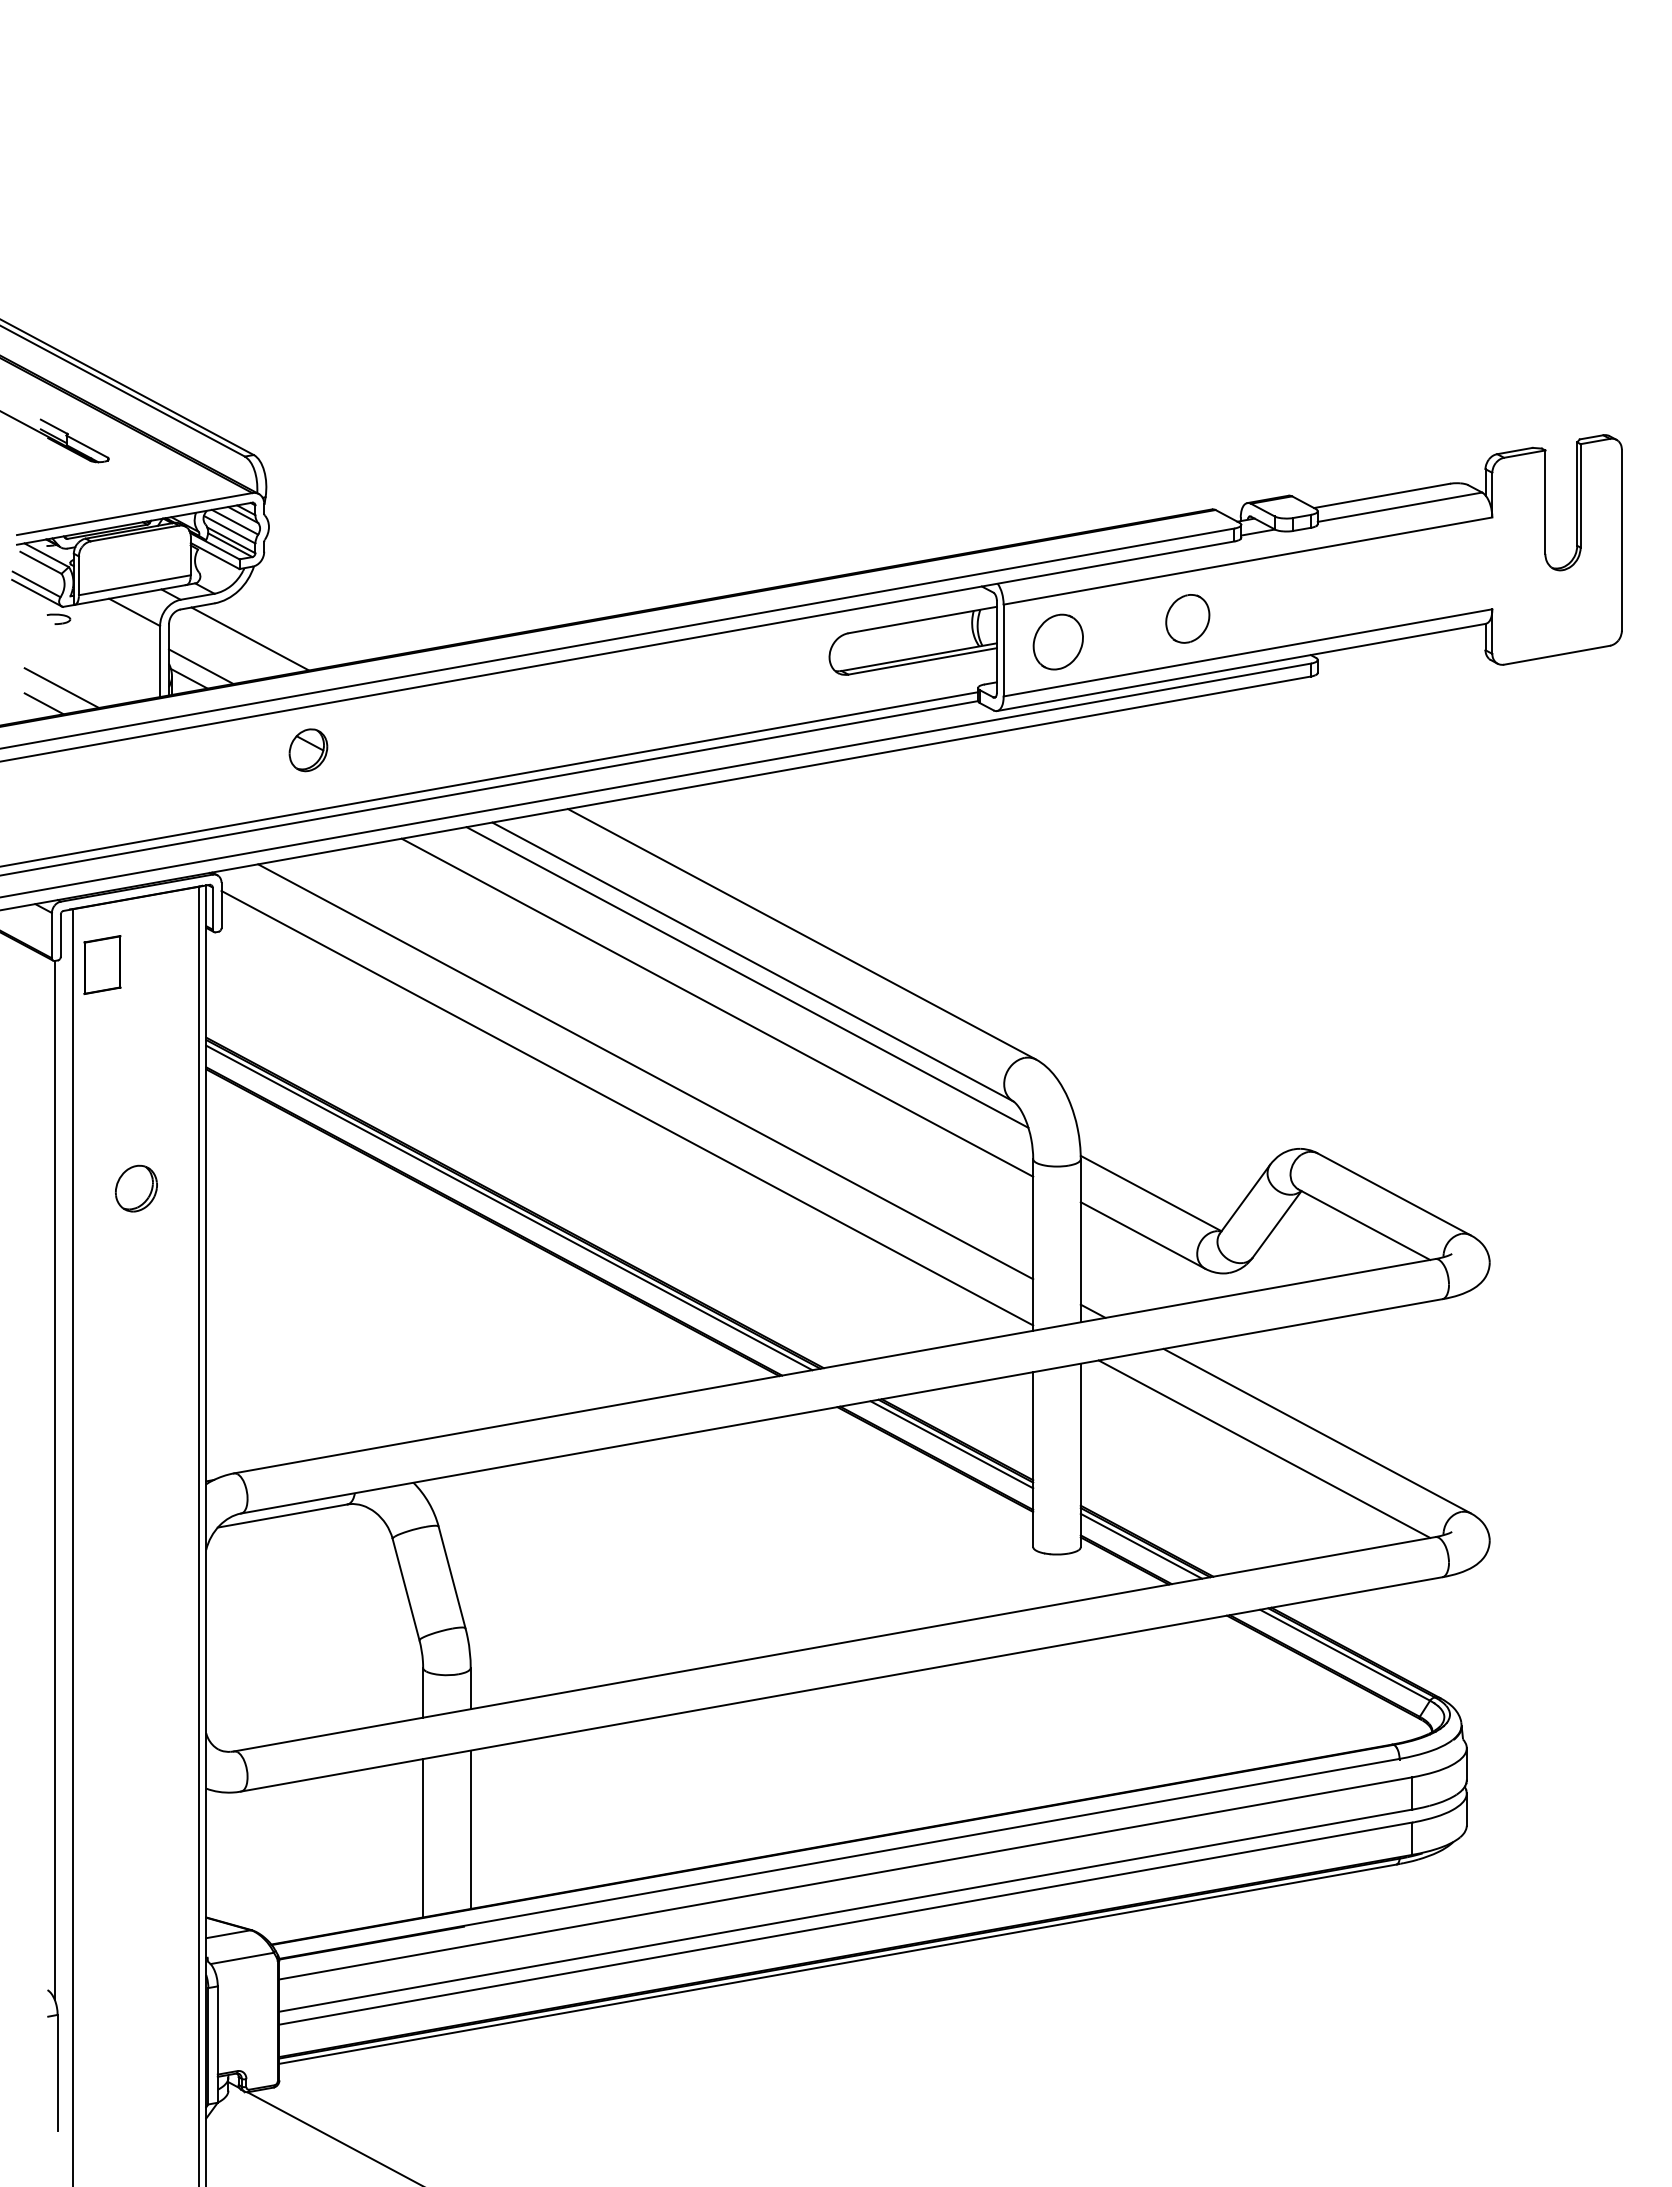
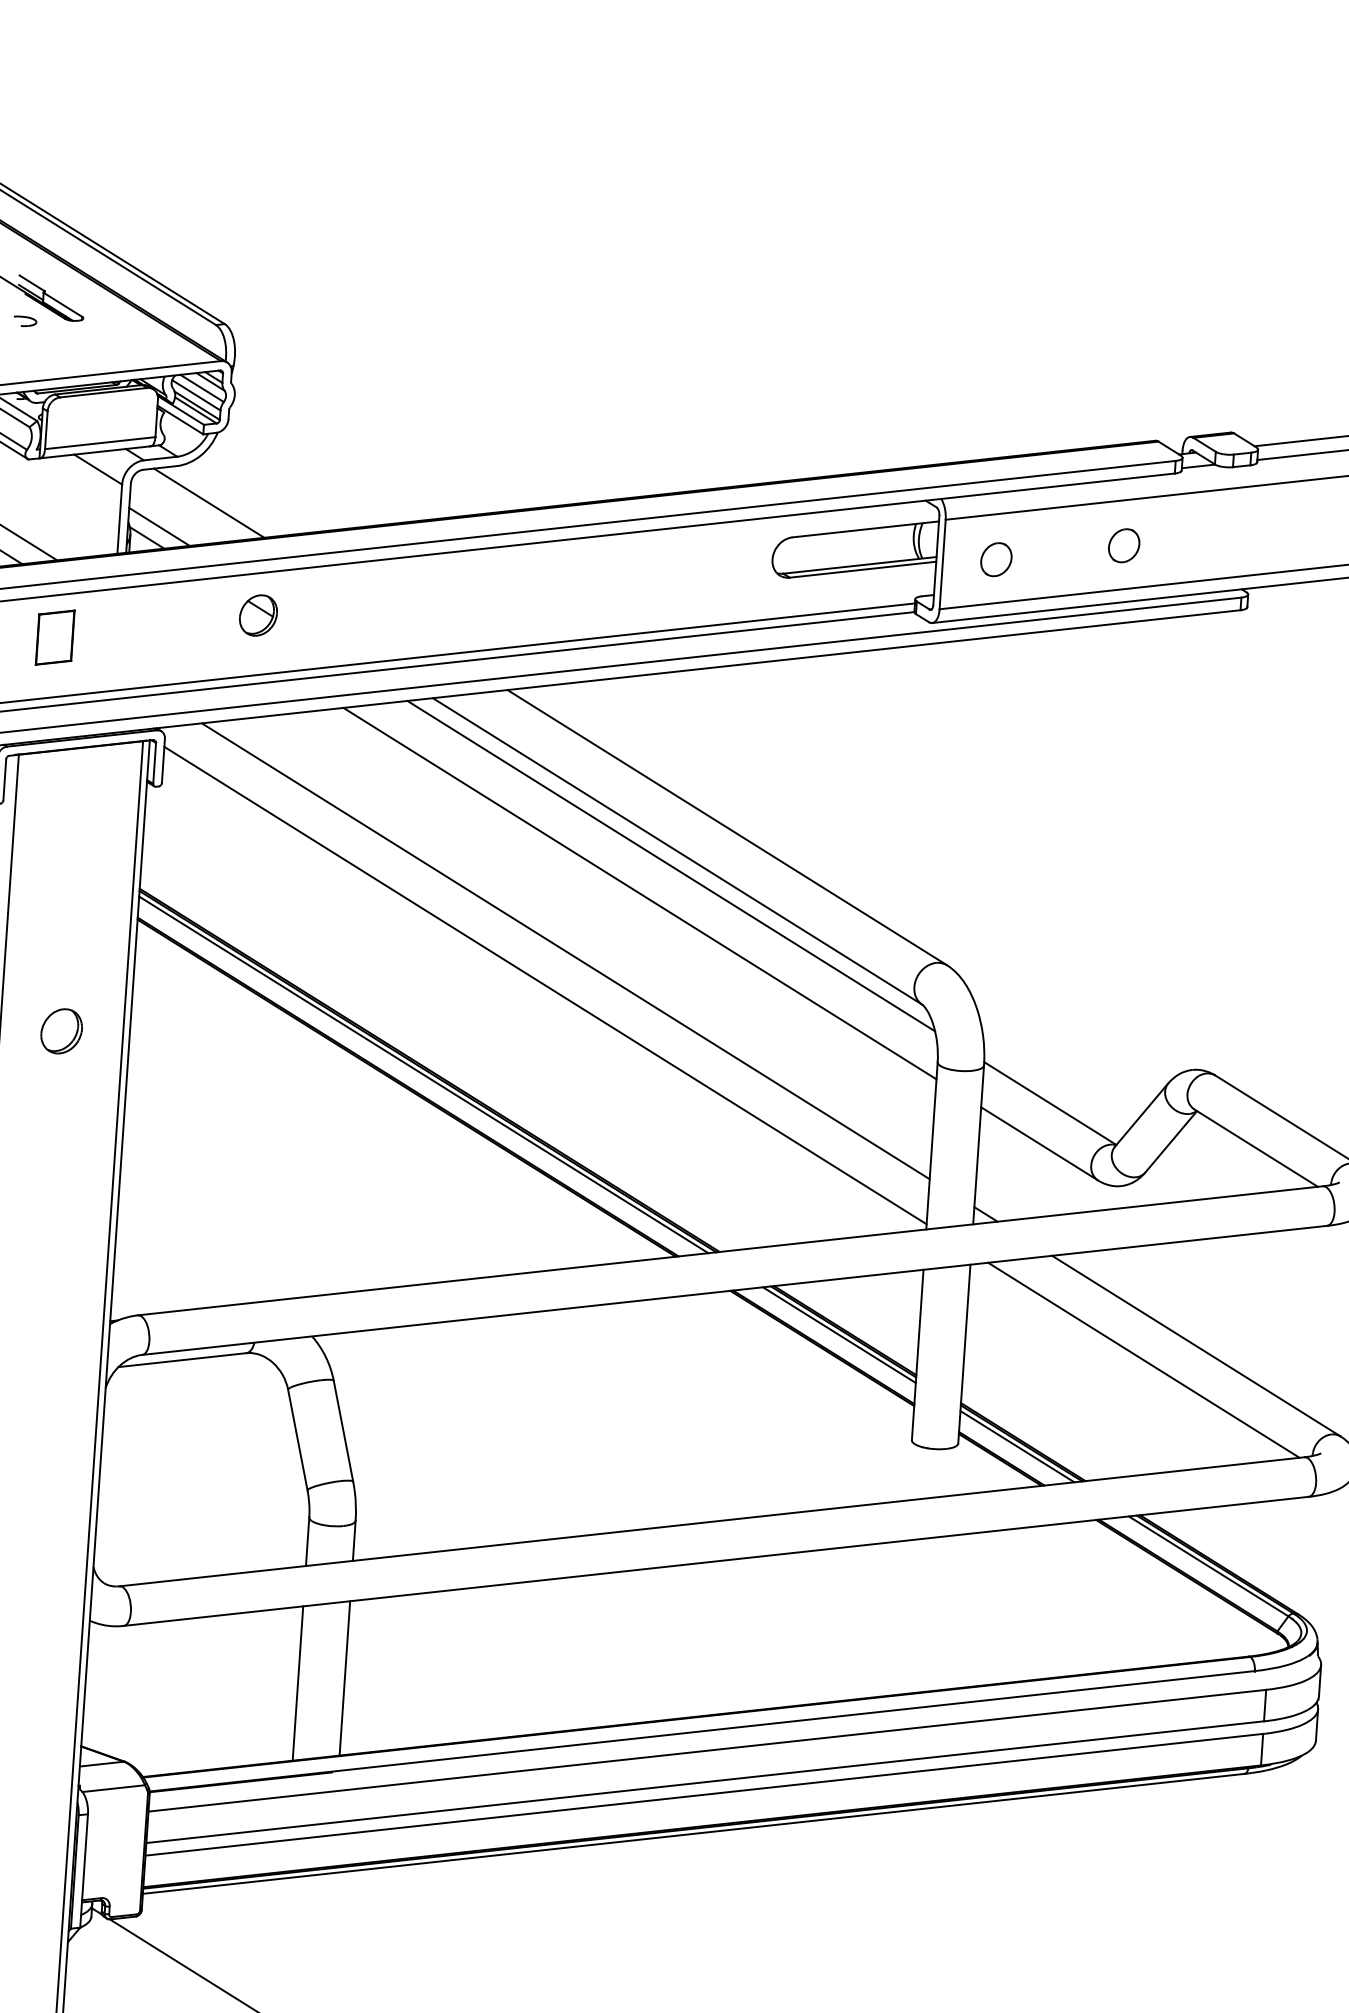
part: (58, 618) -> (25, 320), moved
part: (1187, 618) -> (1123, 545), size x0.71
part: (1057, 641) -> (995, 559), size x0.62
part: (102, 964) -> (55, 637), moved

